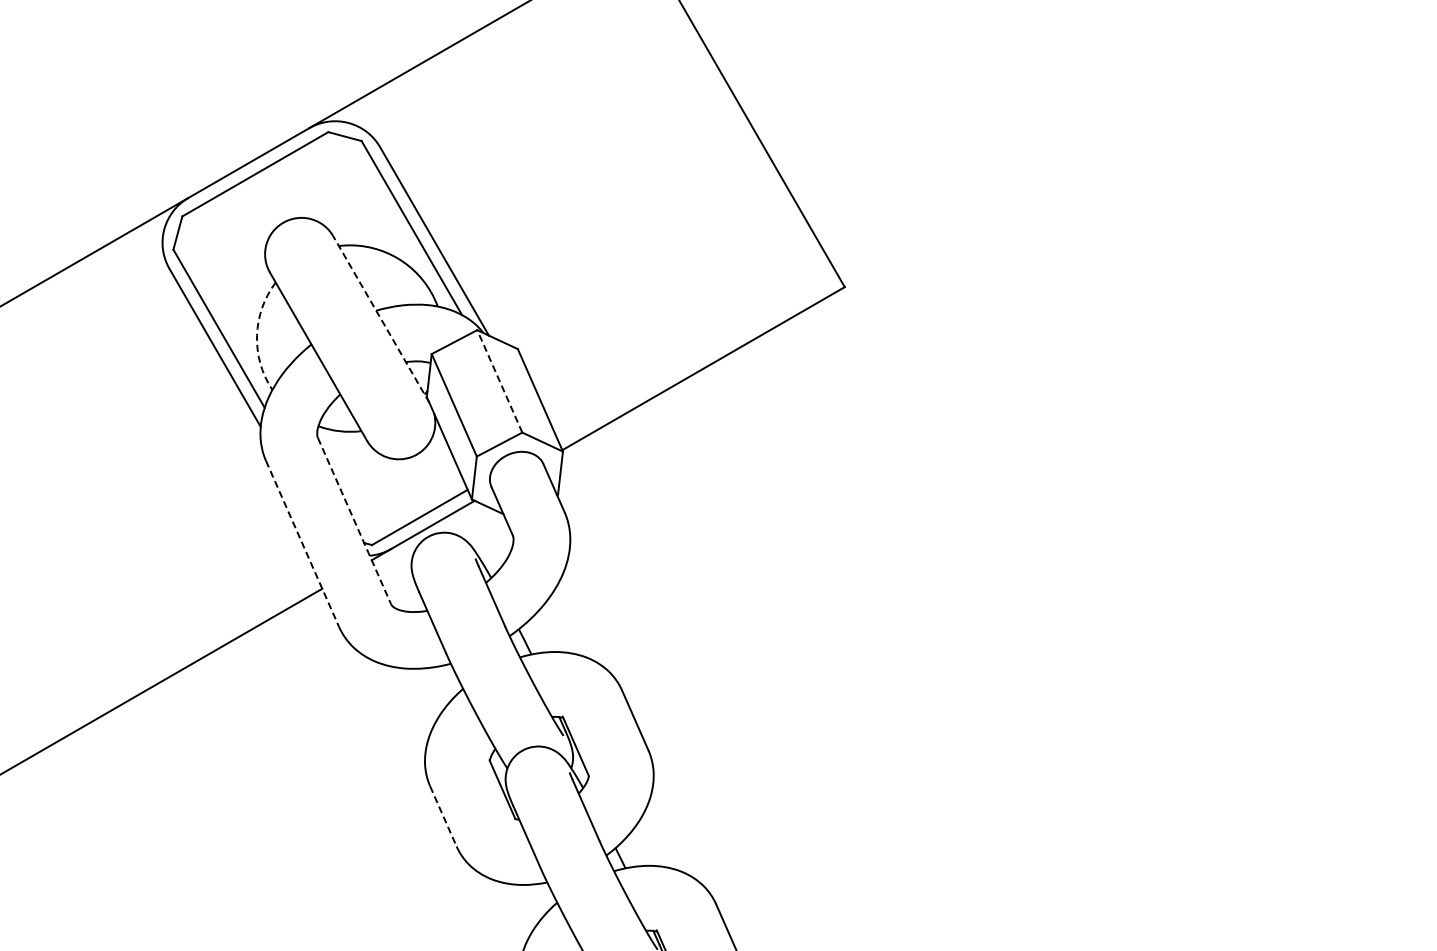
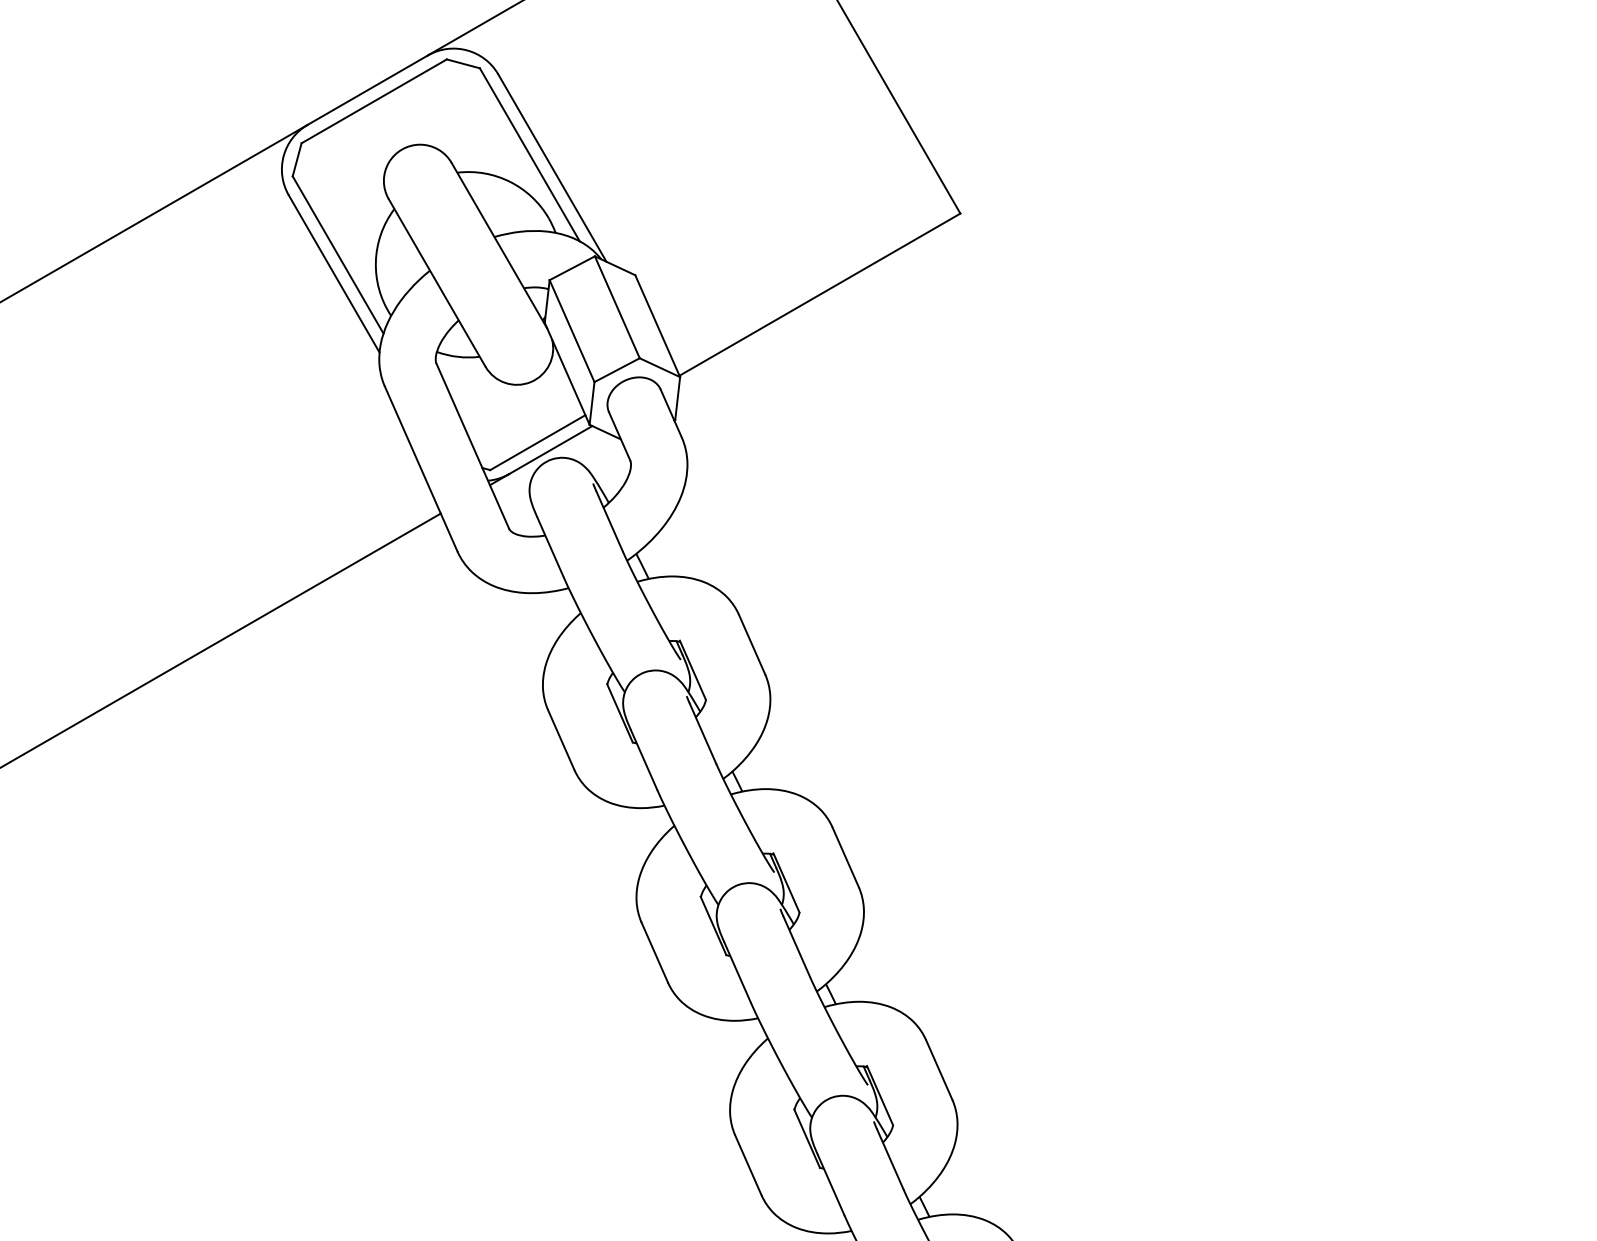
line: (381, 319) -> (499, 245), dashed -> solid
arc: (256, 335) -> (375, 261), dashed -> solid
line: (499, 381) -> (617, 307), dashed -> solid
line: (355, 521) -> (473, 446), dashed -> solid
line: (302, 544) -> (421, 469), dashed -> solid
line: (443, 815) -> (561, 739), dashed -> solid

